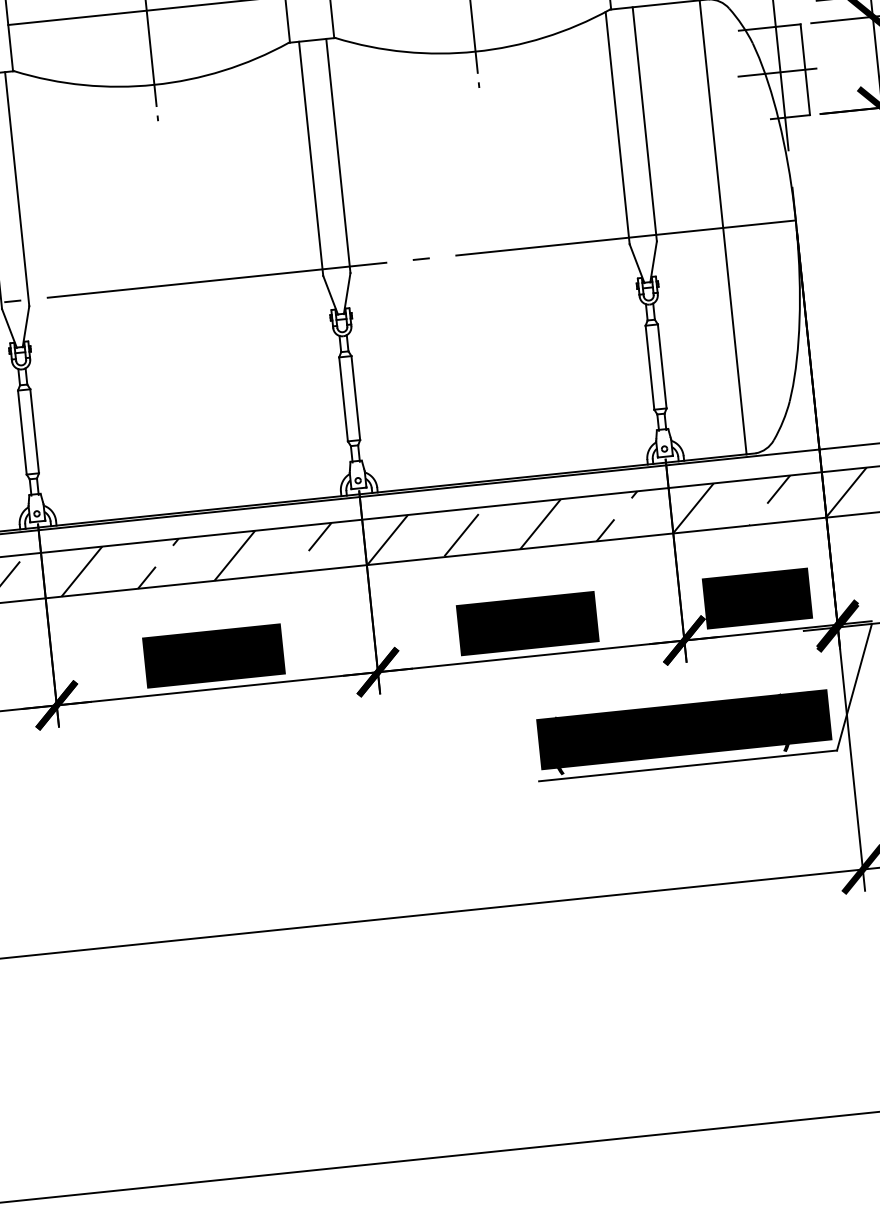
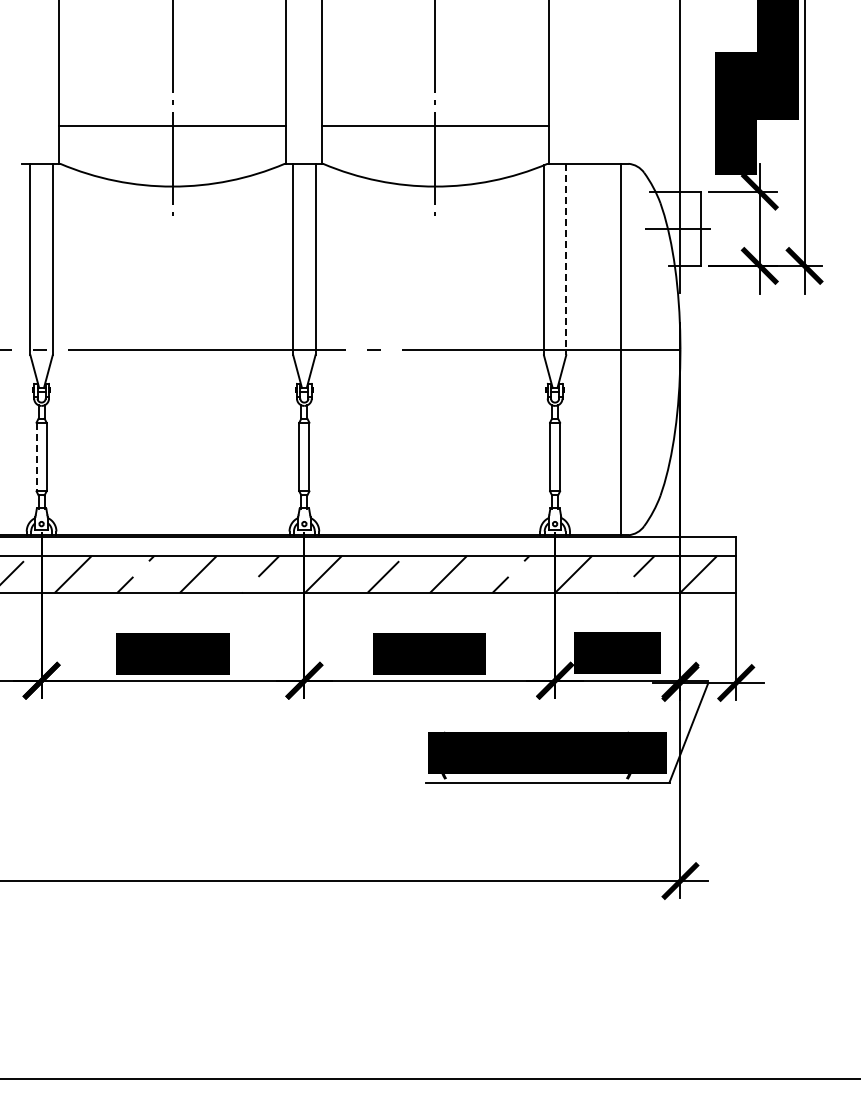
line: (645, 124) -> (566, 259), solid -> dashed
line: (22, 433) -> (36, 457), solid -> dashed

